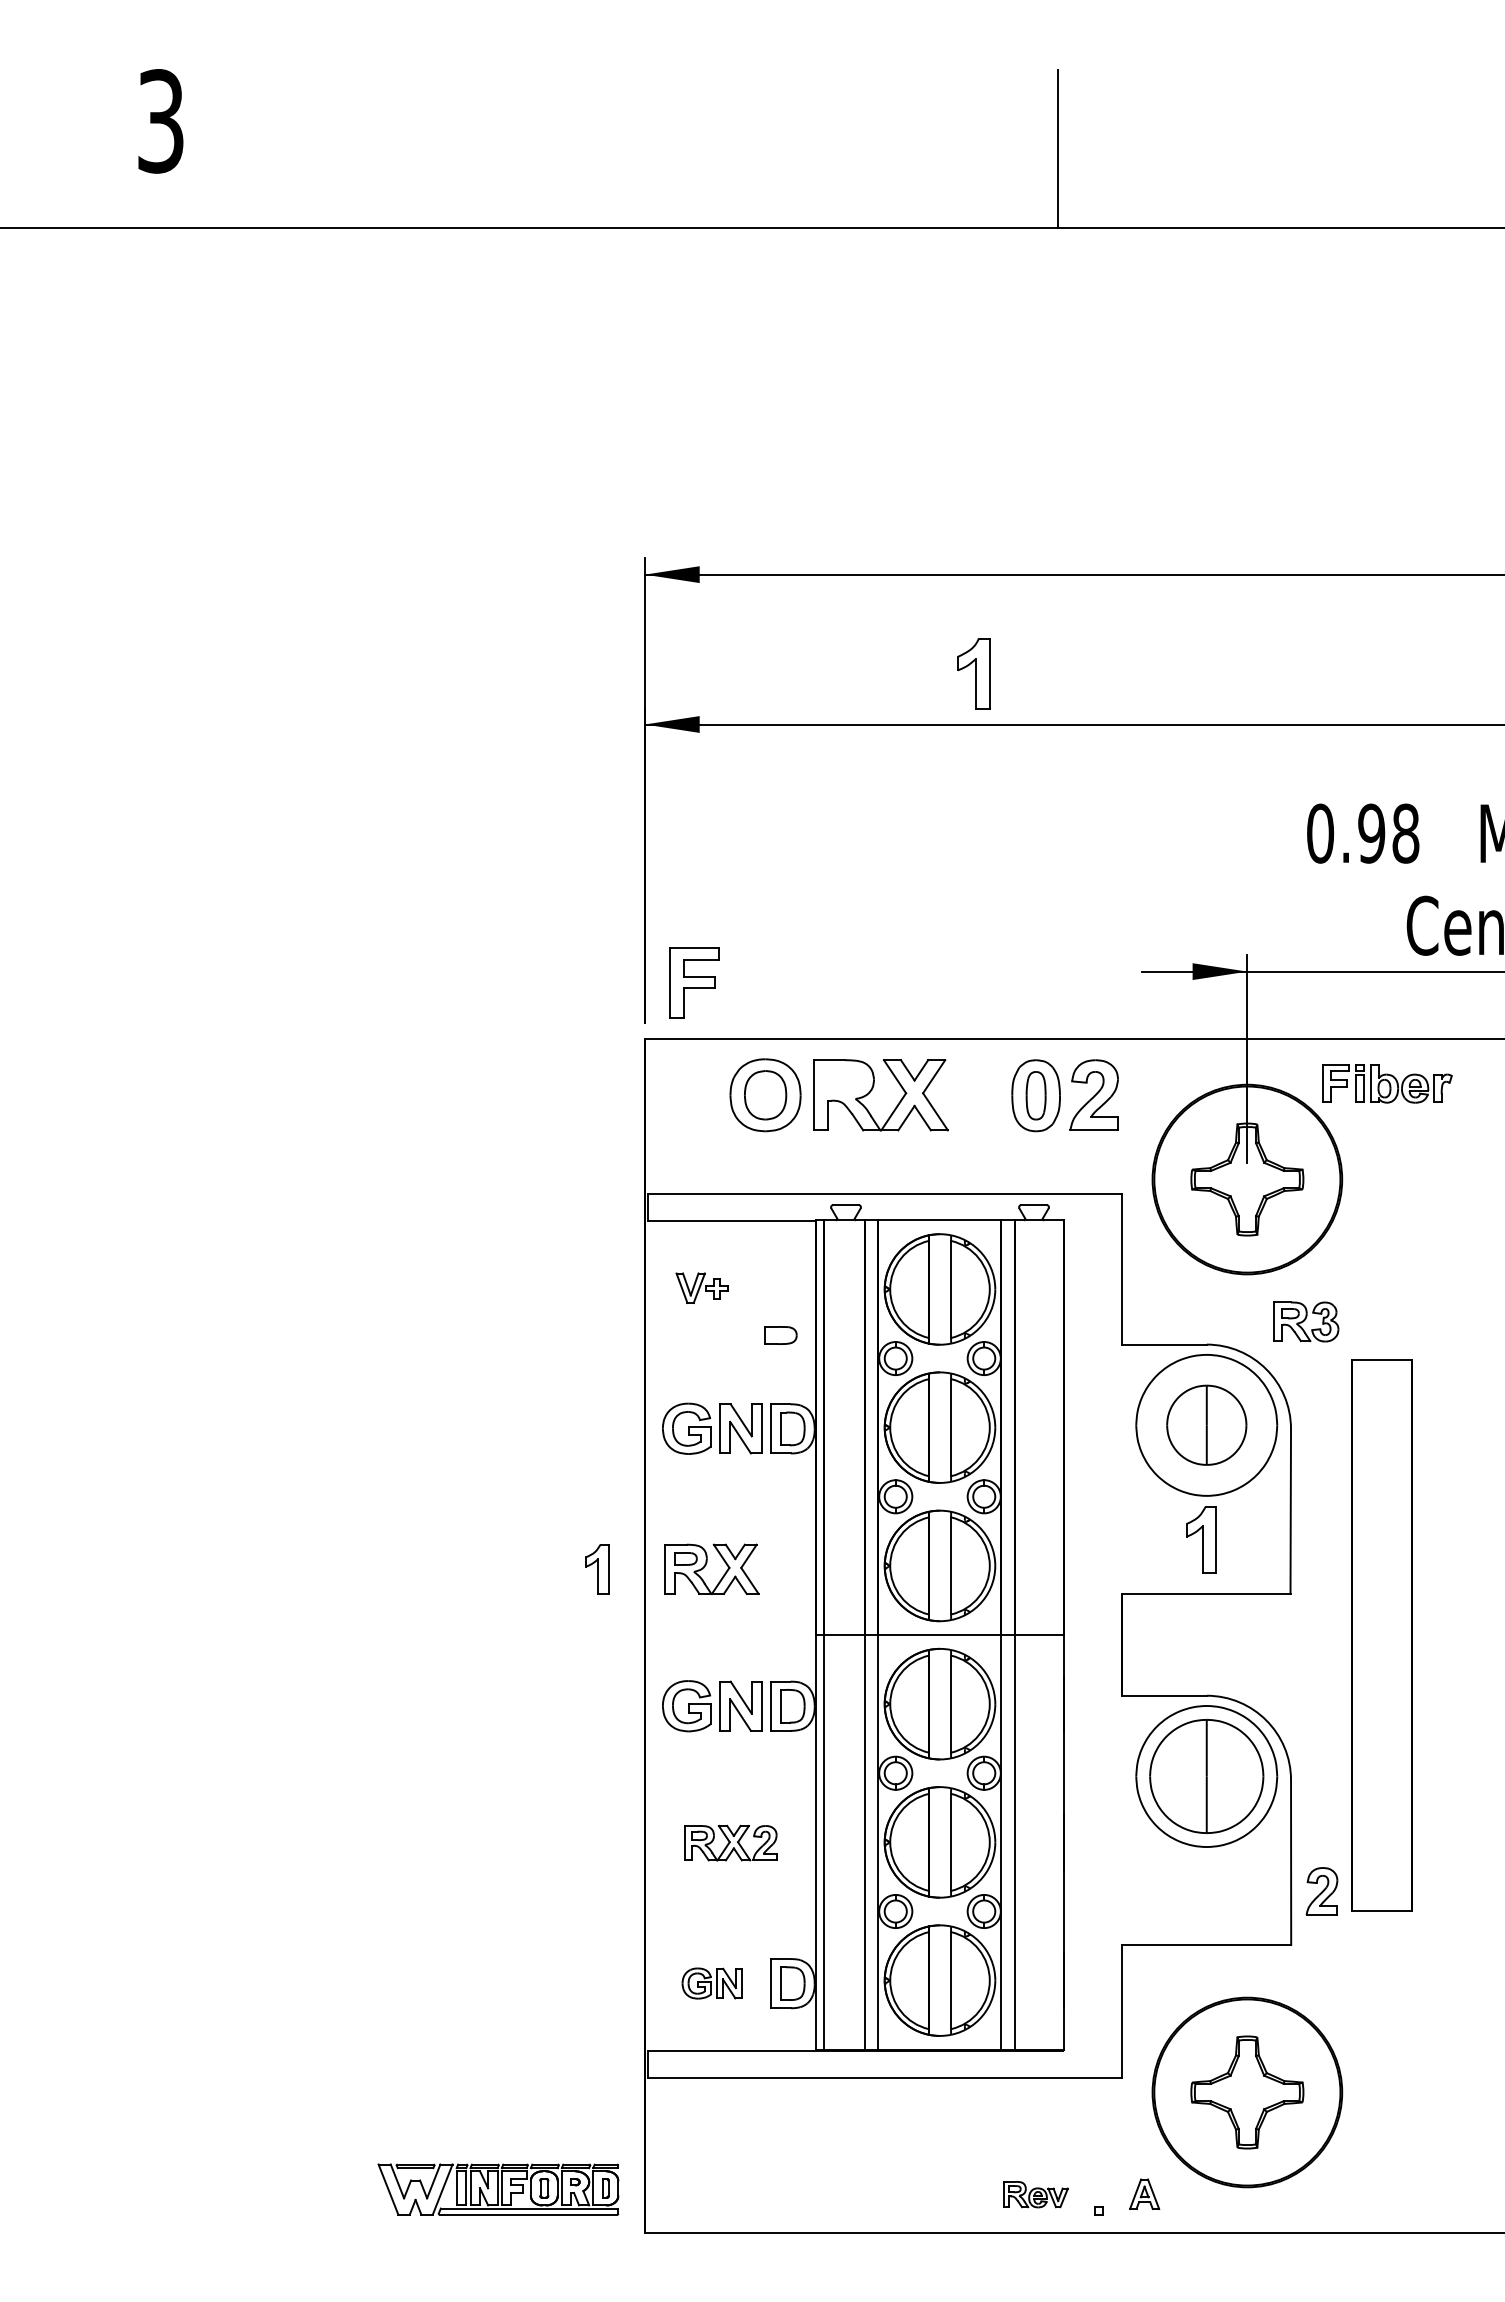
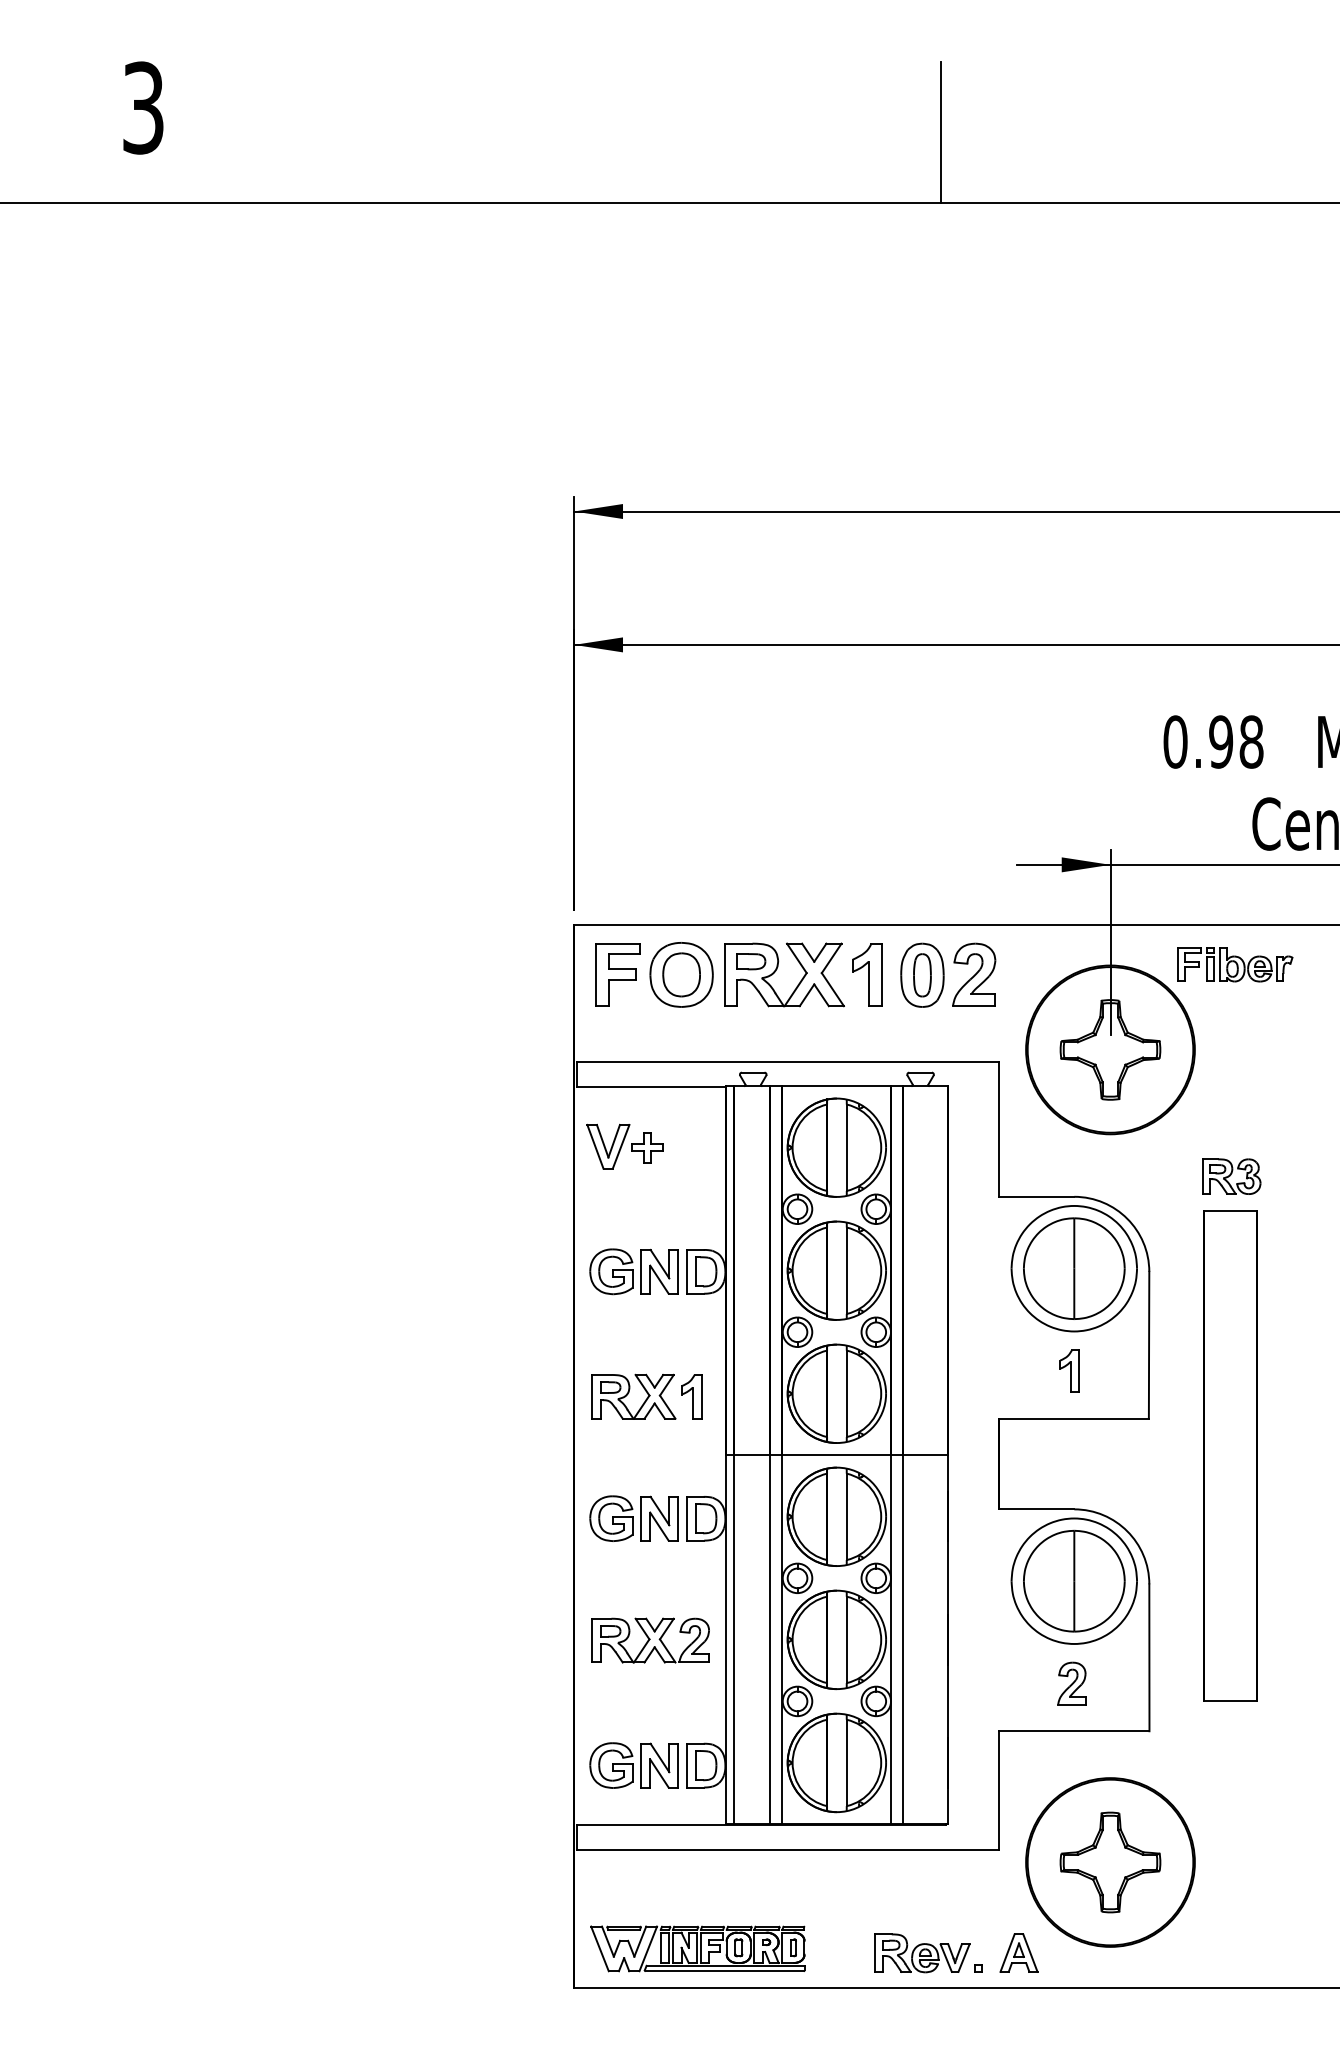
part: (974, 673) -> (867, 974), moved
part: (693, 982) -> (617, 974), moved
part: (701, 1288) -> (624, 1146), size x1.67
part: (1305, 1321) -> (1231, 1176), moved
part: (781, 1335) -> (751, 961), moved
part: (1206, 1425) -> (1074, 1268), size x1.43
part: (1201, 1539) -> (1069, 1370), size x0.71
part: (596, 1568) -> (691, 1396), moved
part: (730, 1843) -> (650, 1640), size x1.43
part: (1321, 1891) -> (1071, 1683), moved
part: (711, 1983) -> (633, 1765), size x1.67
part: (498, 2189) -> (697, 1948), moved
part: (1144, 2193) -> (1018, 1952), size x1.43
part: (1036, 2194) -> (922, 1953), size x1.67

